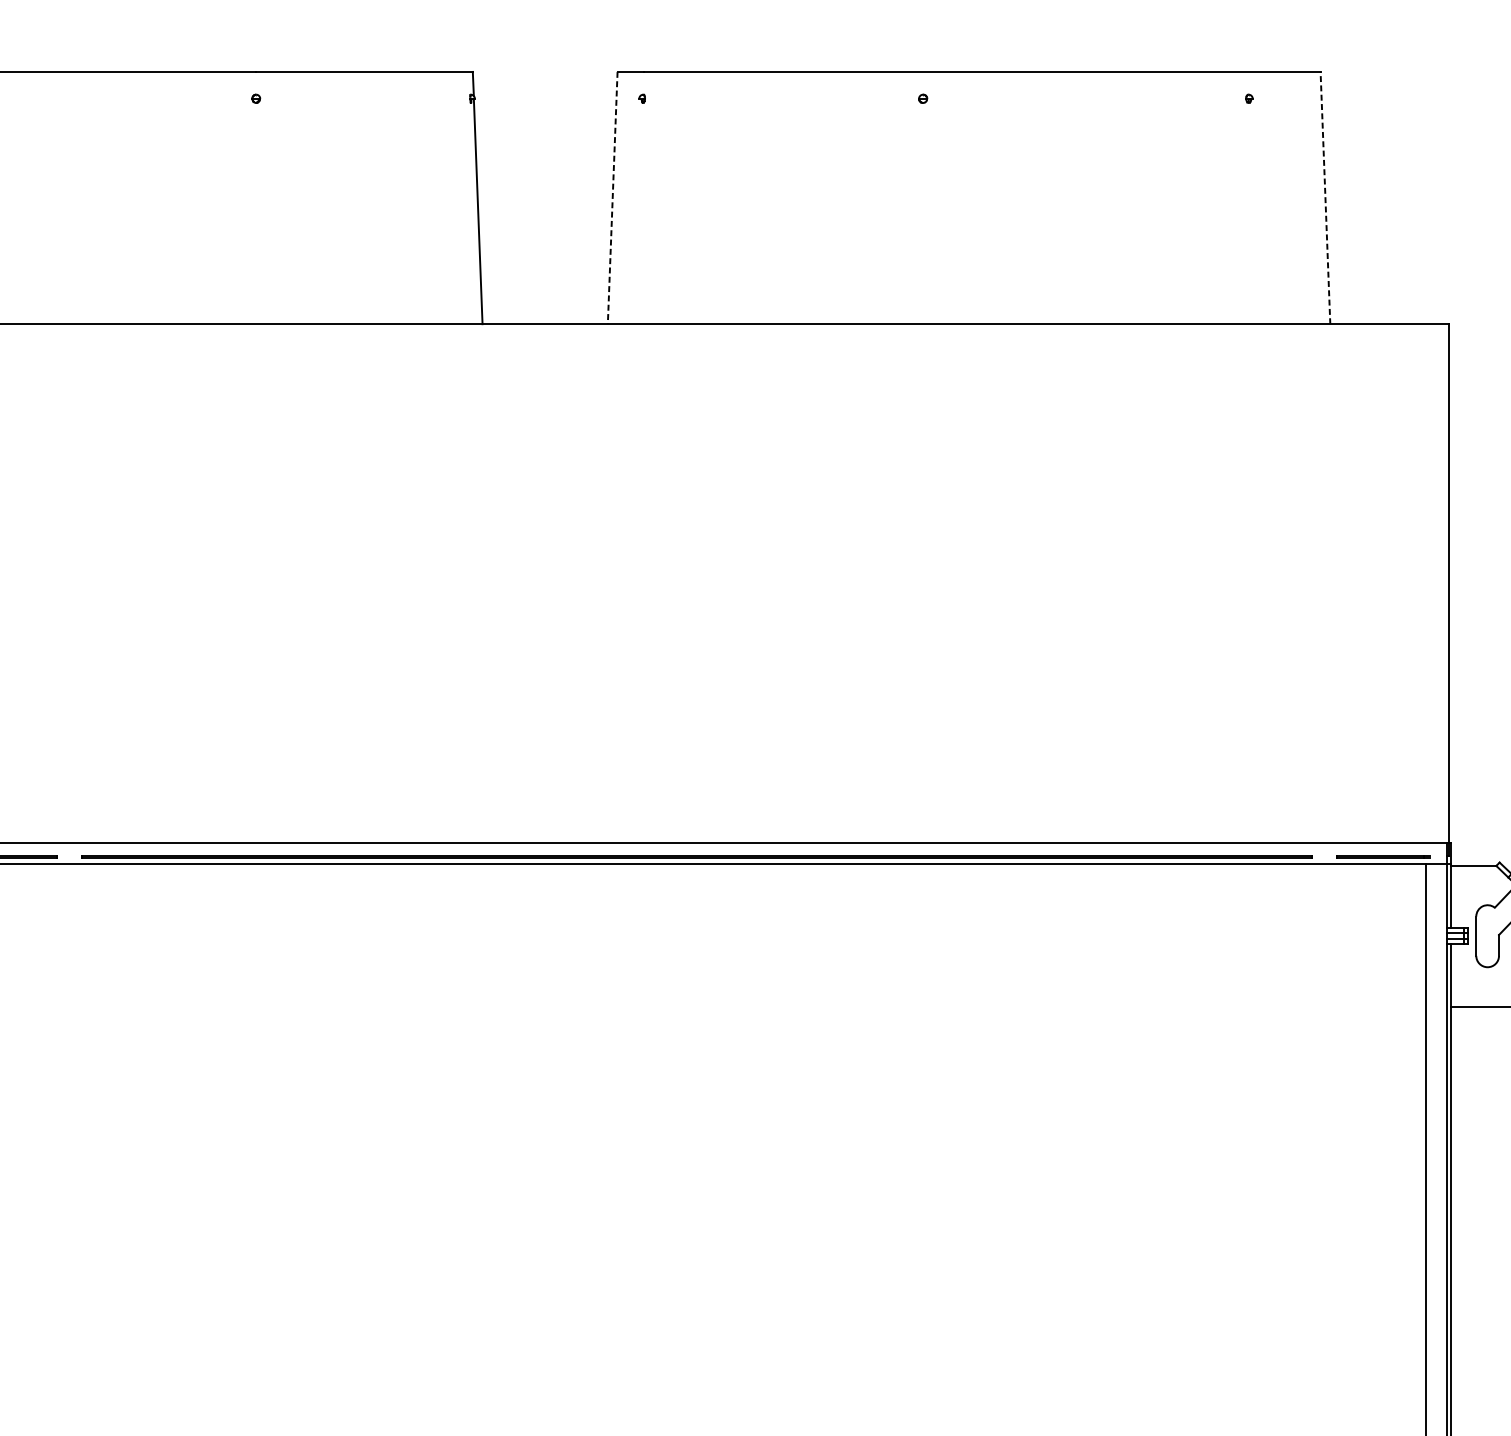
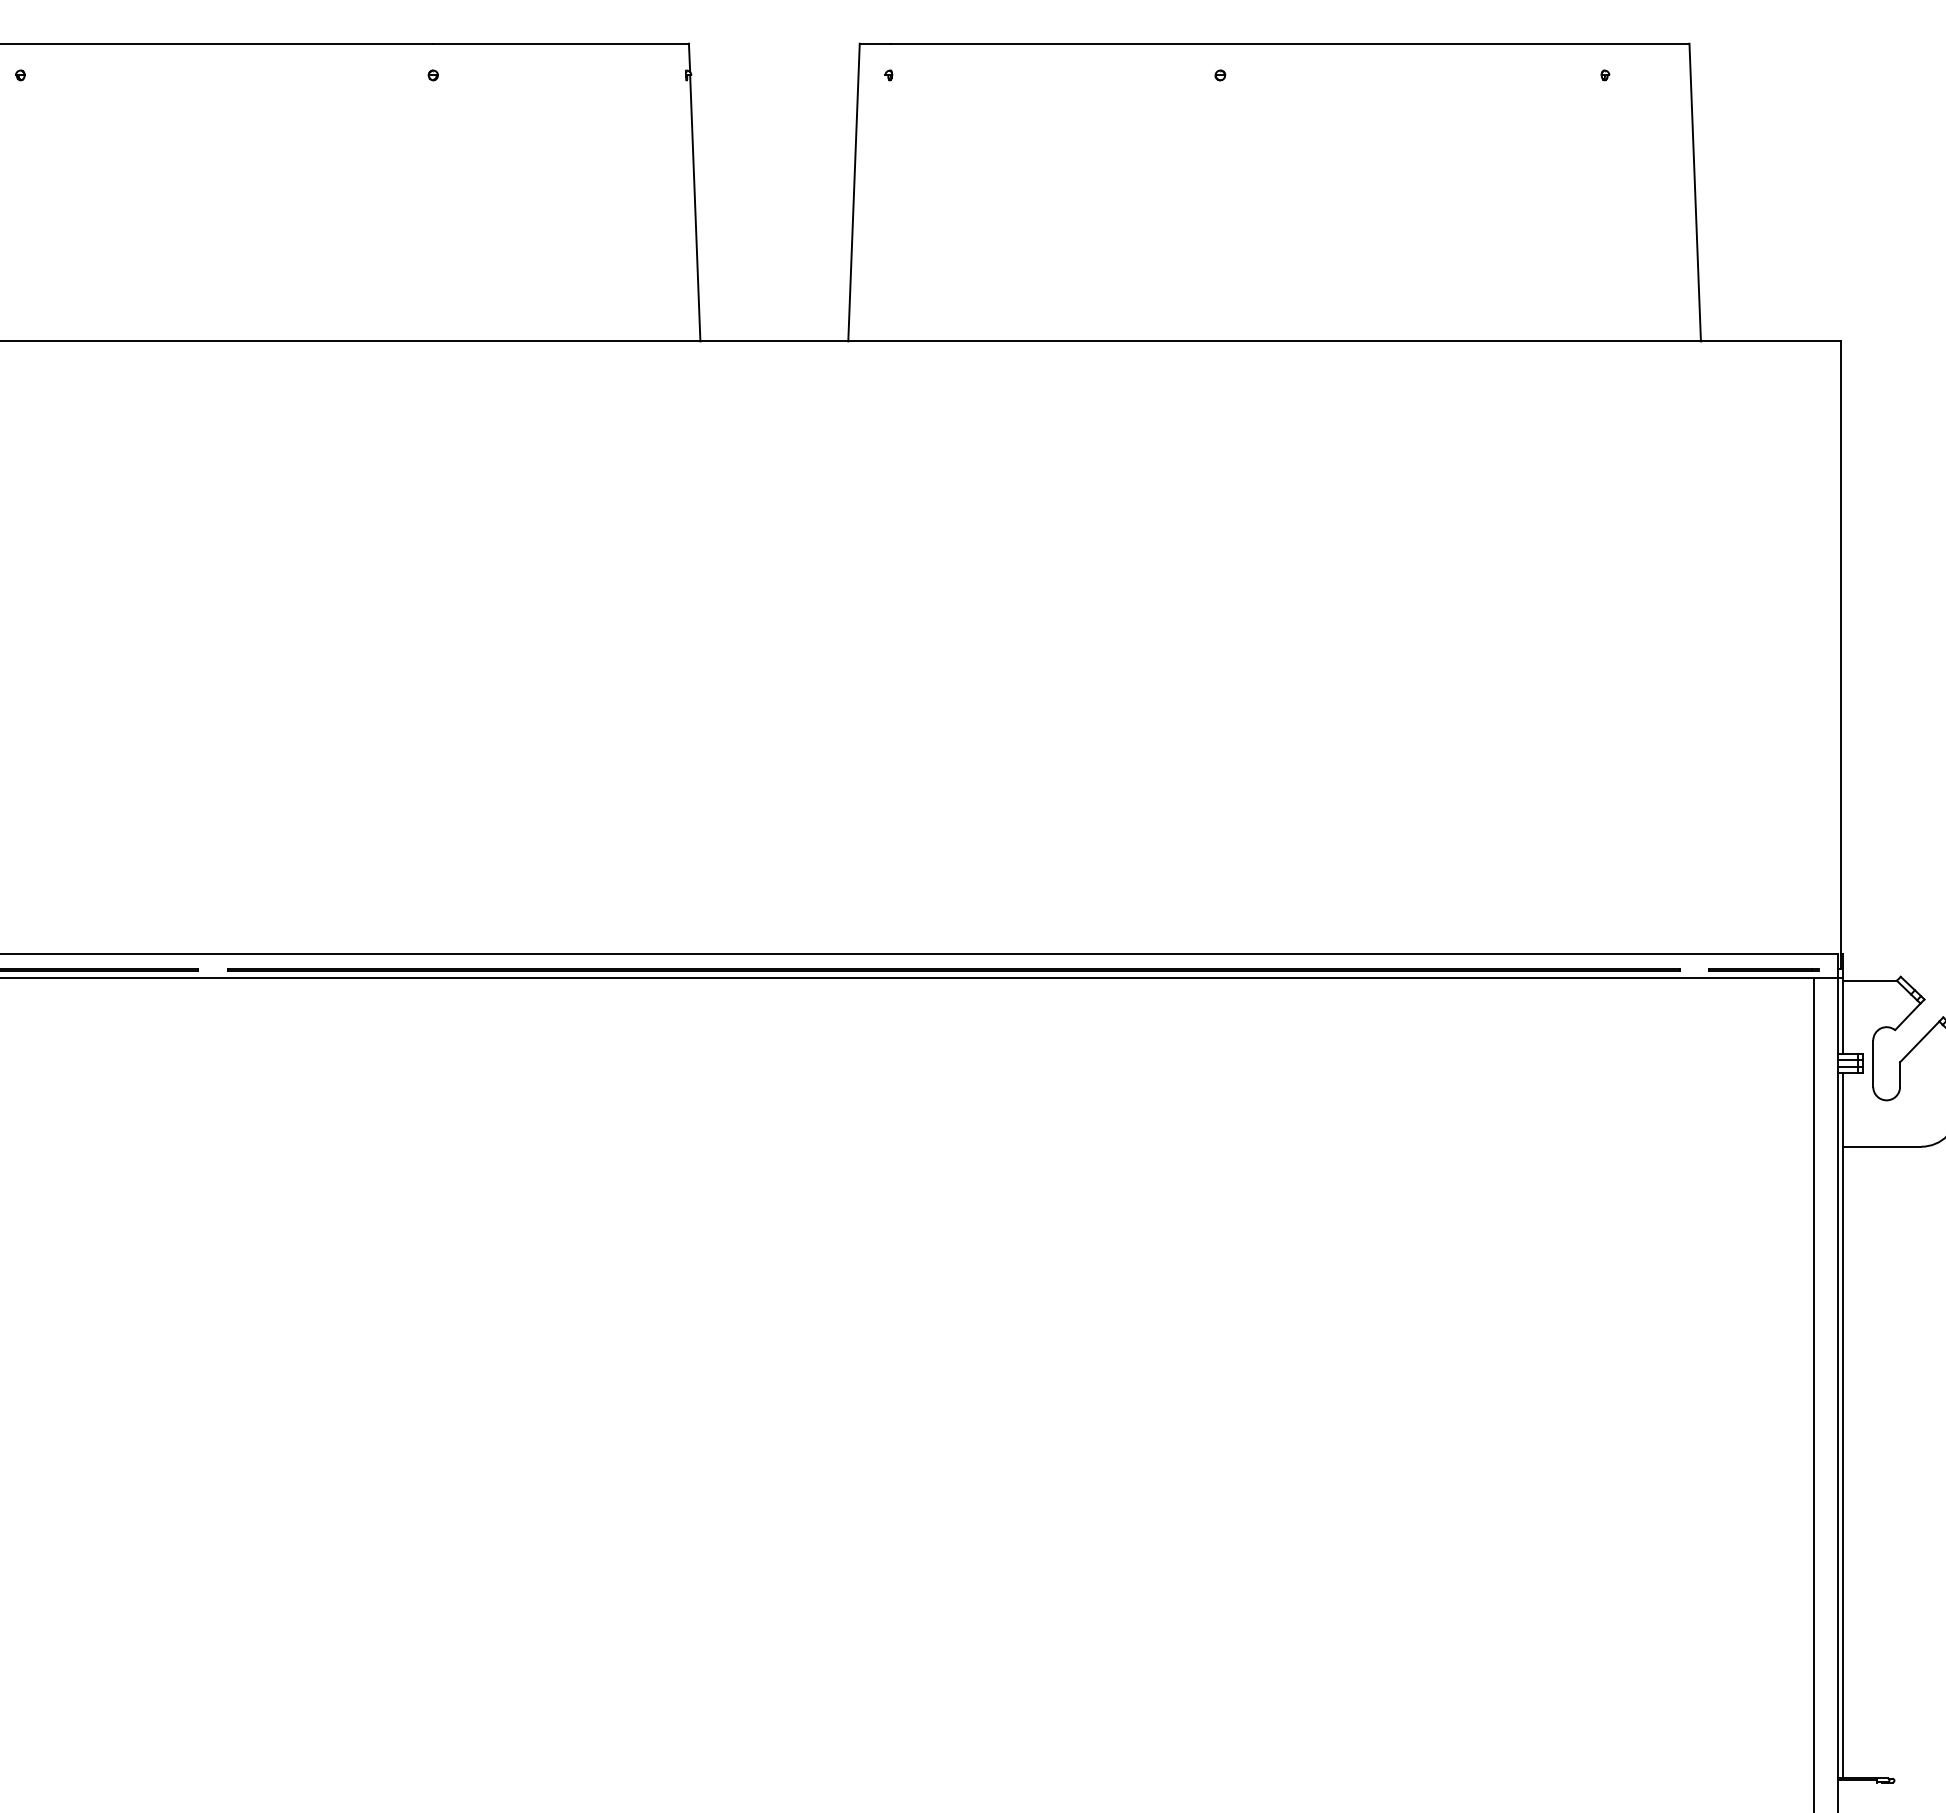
line: (613, 198) -> (854, 192), dashed -> solid
line: (1325, 198) -> (1695, 192), dashed -> solid

